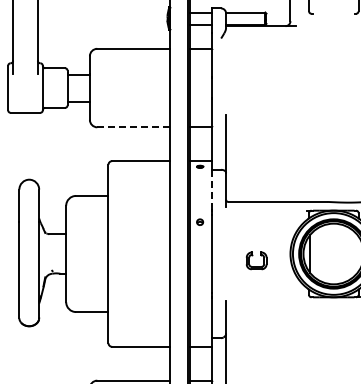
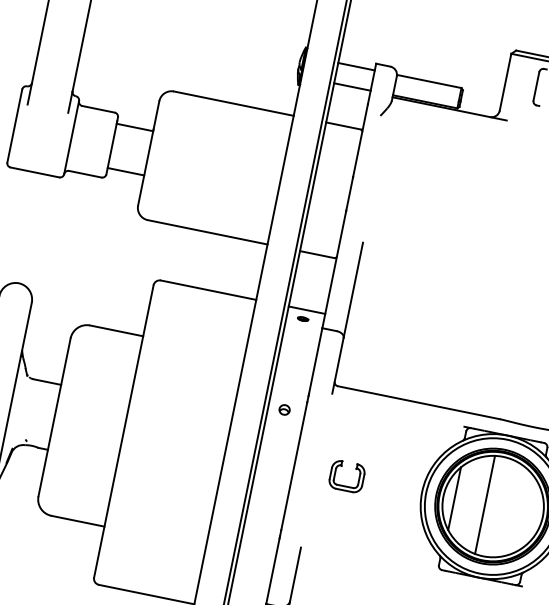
line: (133, 127) -> (207, 232), dashed -> solid
line: (212, 190) -> (315, 362), dashed -> solid
line: (328, 253) -> (484, 504), added
part: (256, 260) -> (346, 475), moved

